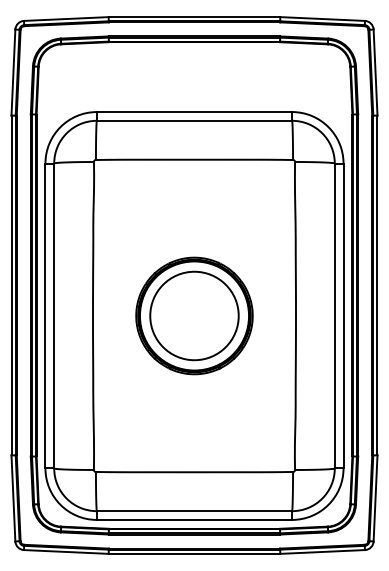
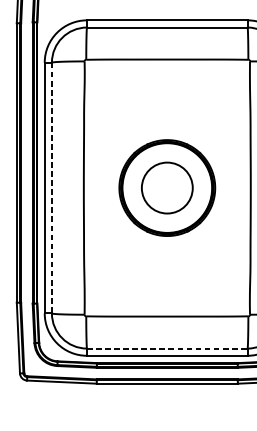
circle: (194, 315) -> (167, 187), size x0.7
line: (54, 316) -> (52, 188), solid -> dashed
line: (194, 511) -> (167, 348), solid -> dashed

